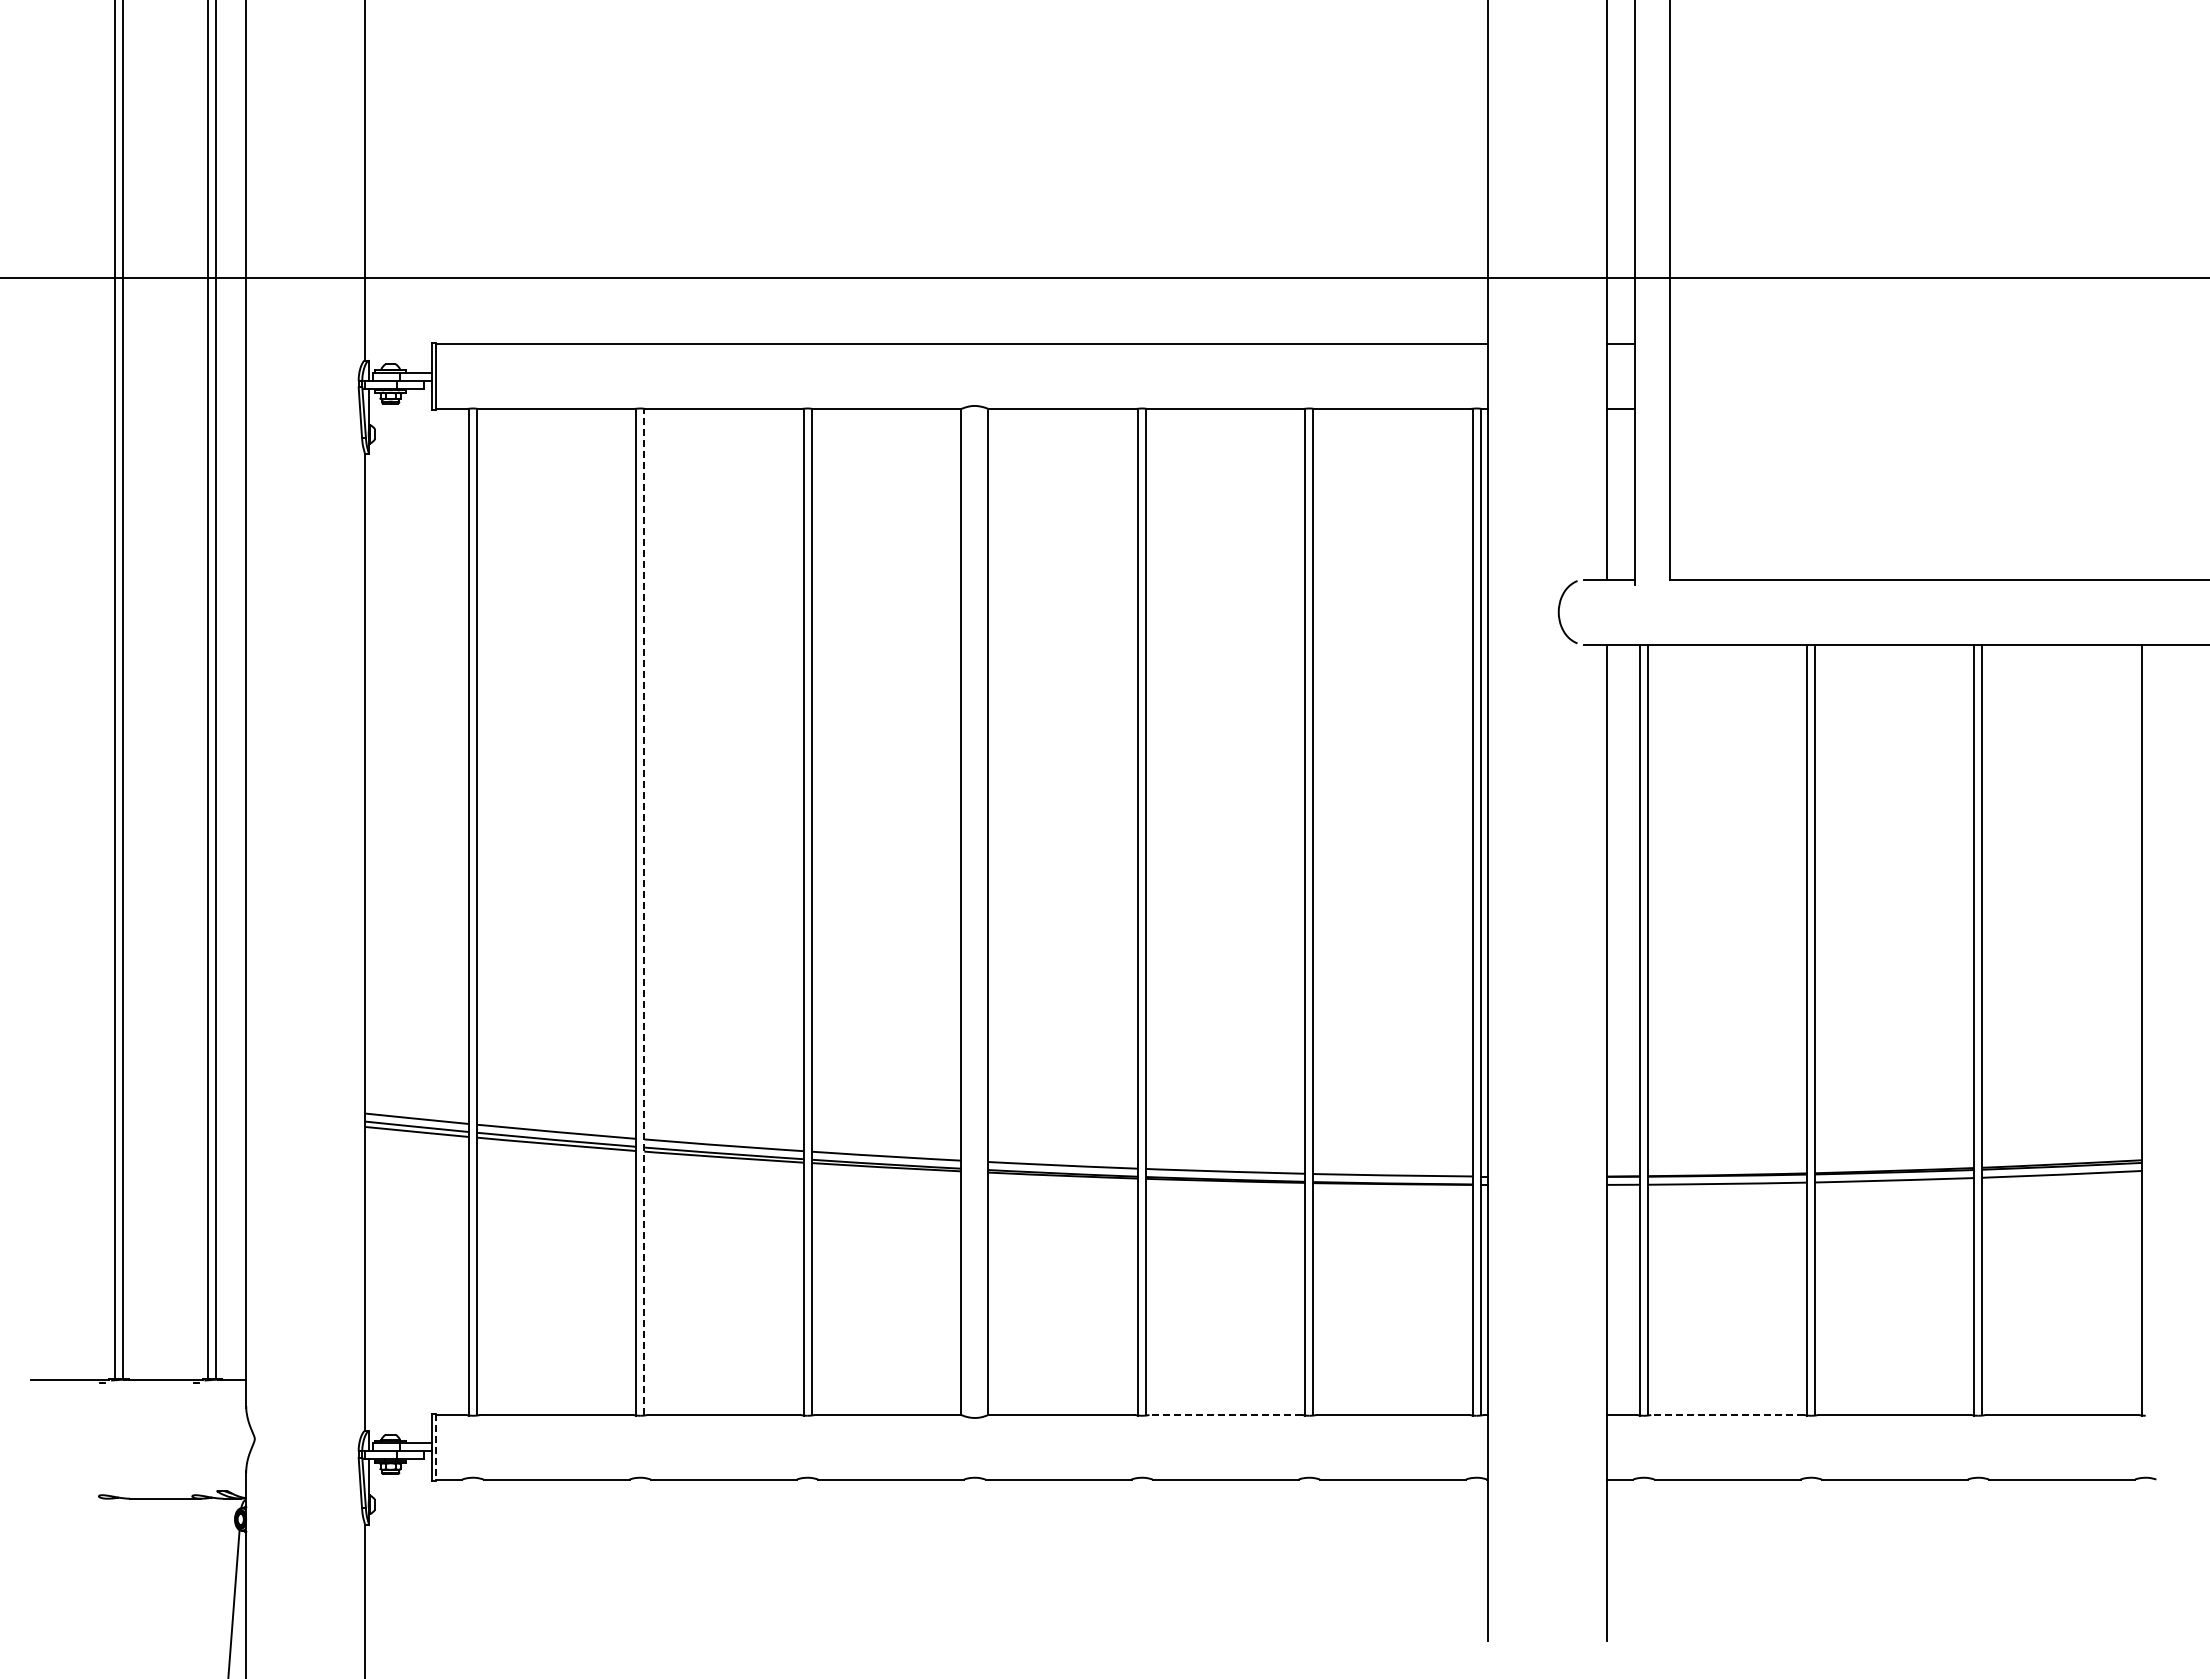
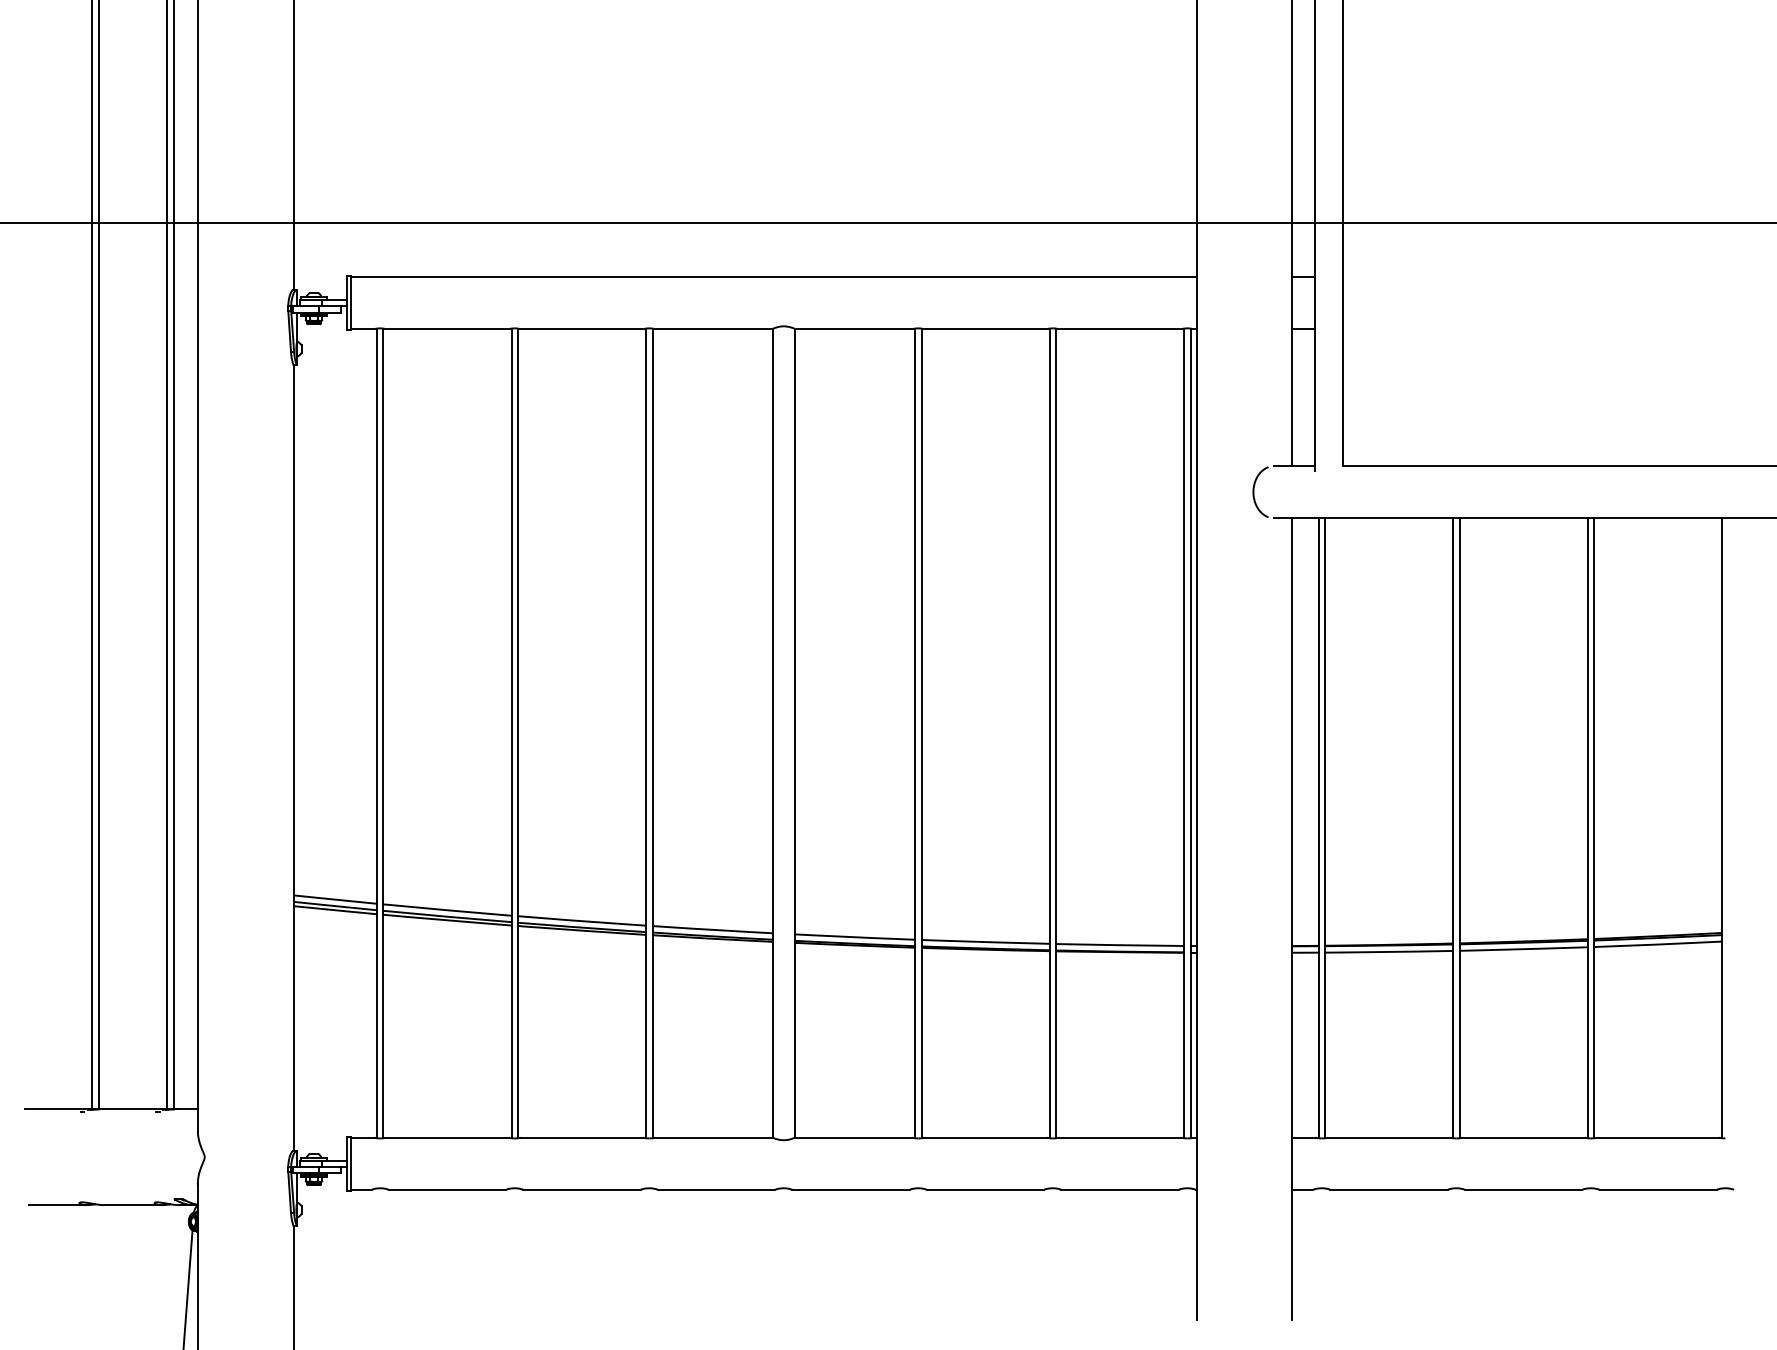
line: (644, 911) -> (518, 732), dashed -> solid
line: (1225, 1414) -> (985, 1137), dashed -> solid
line: (1727, 1414) -> (1389, 1137), dashed -> solid
line: (436, 1447) -> (350, 1163), dashed -> solid
line: (71, 1498) -> (57, 1204), added

